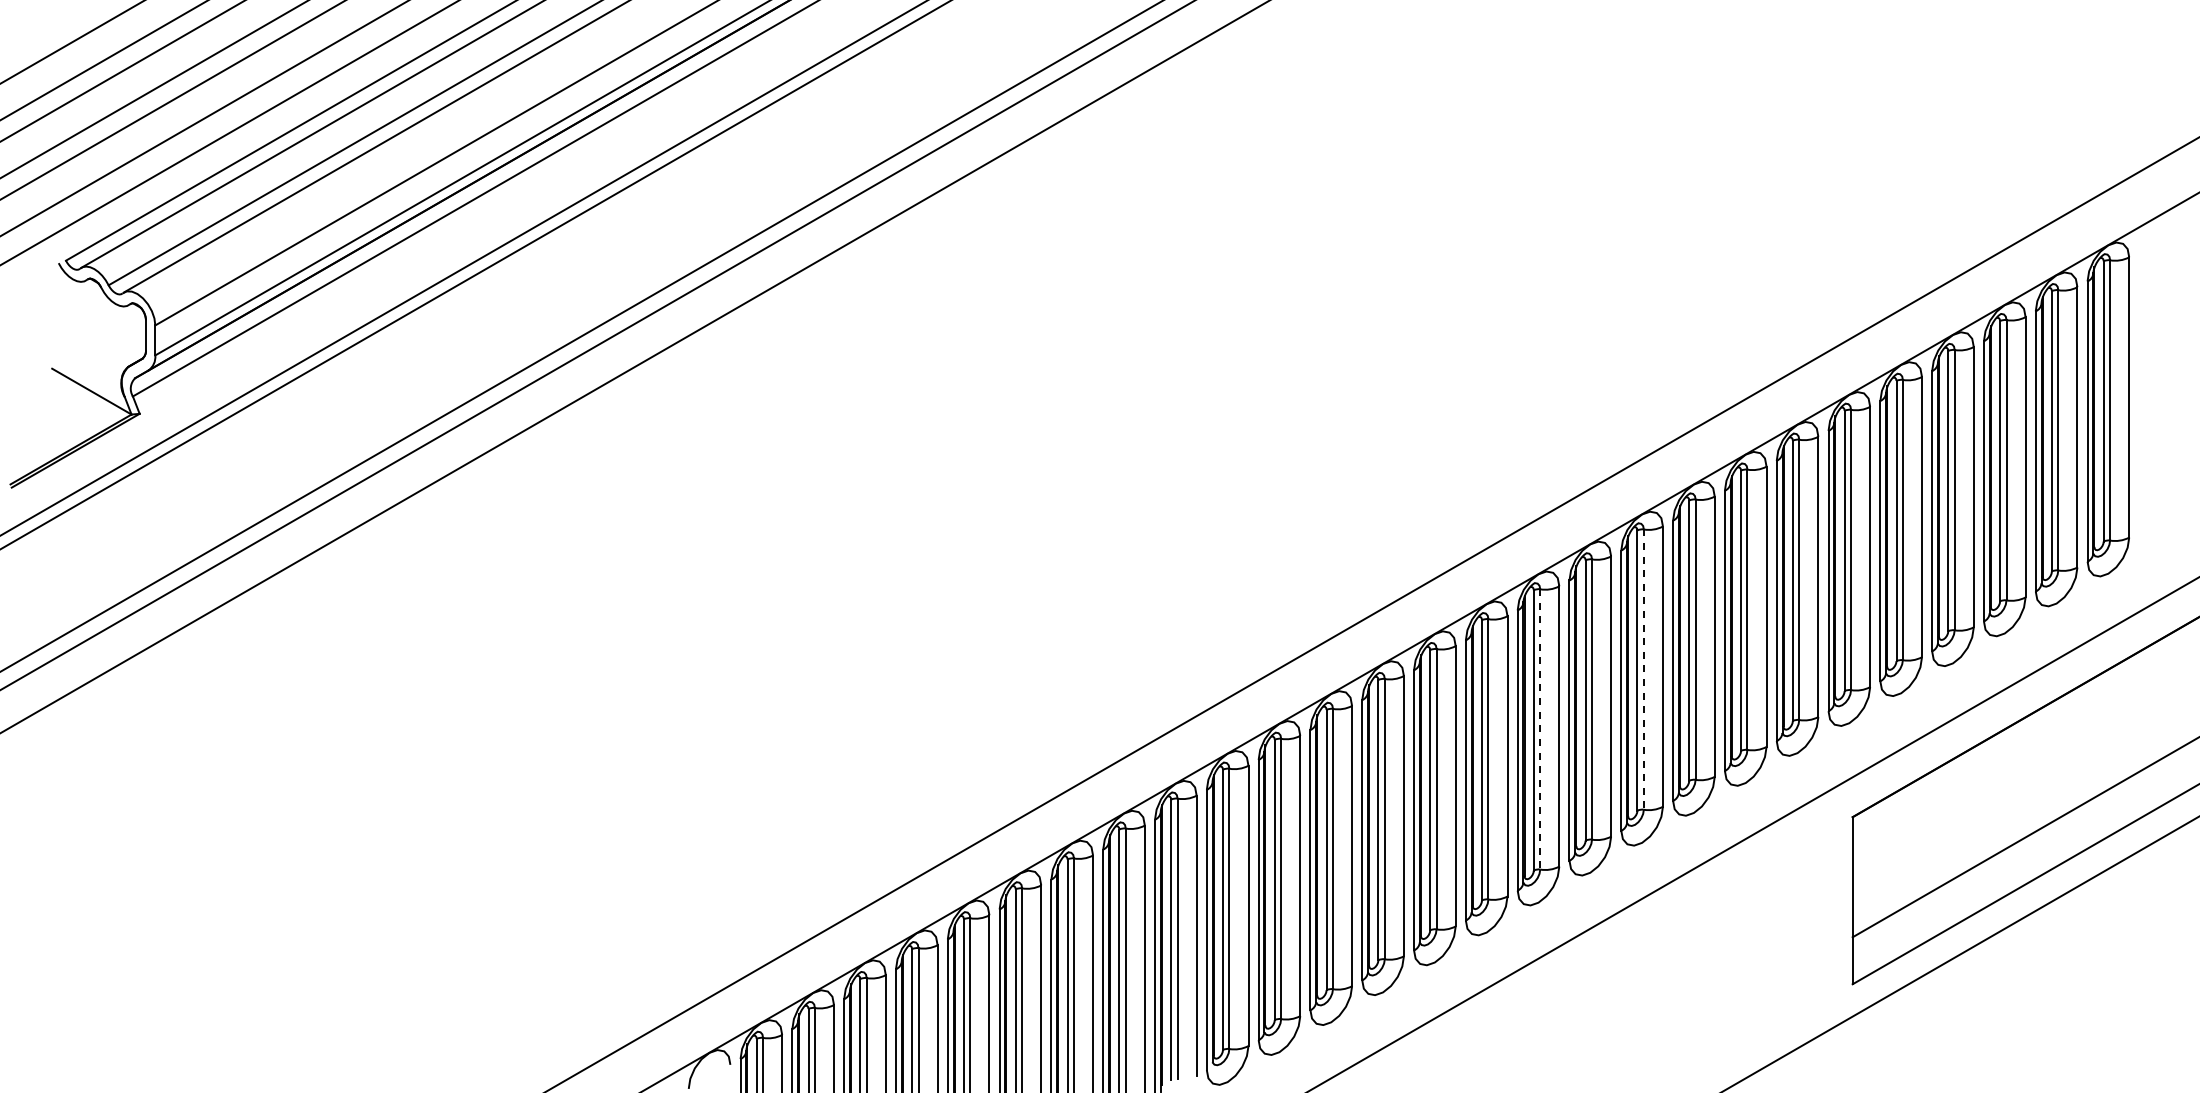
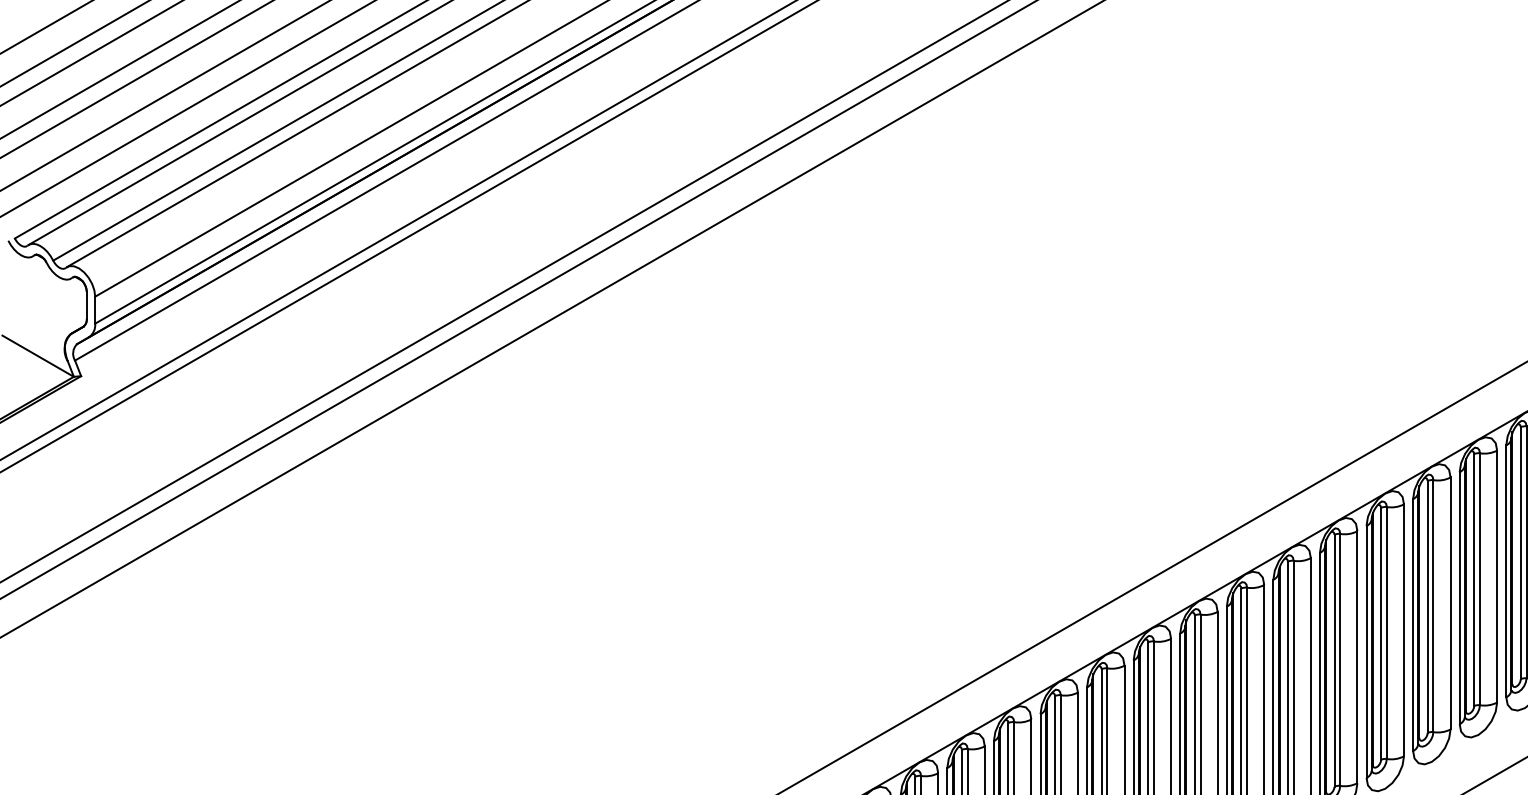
line: (1643, 670) -> (1433, 606), dashed -> solid
line: (1540, 729) -> (1340, 659), dashed -> solid

